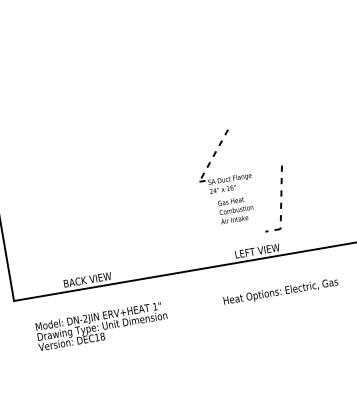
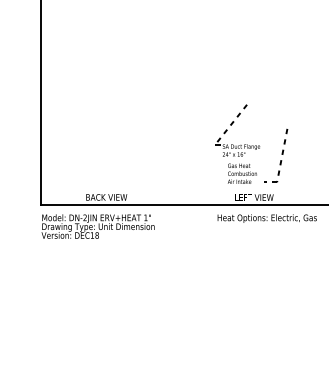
part: (224, 176) -> (237, 143), moved
text: (280, 292) -> (266, 218), moved
text: (101, 326) -> (97, 226), moved

